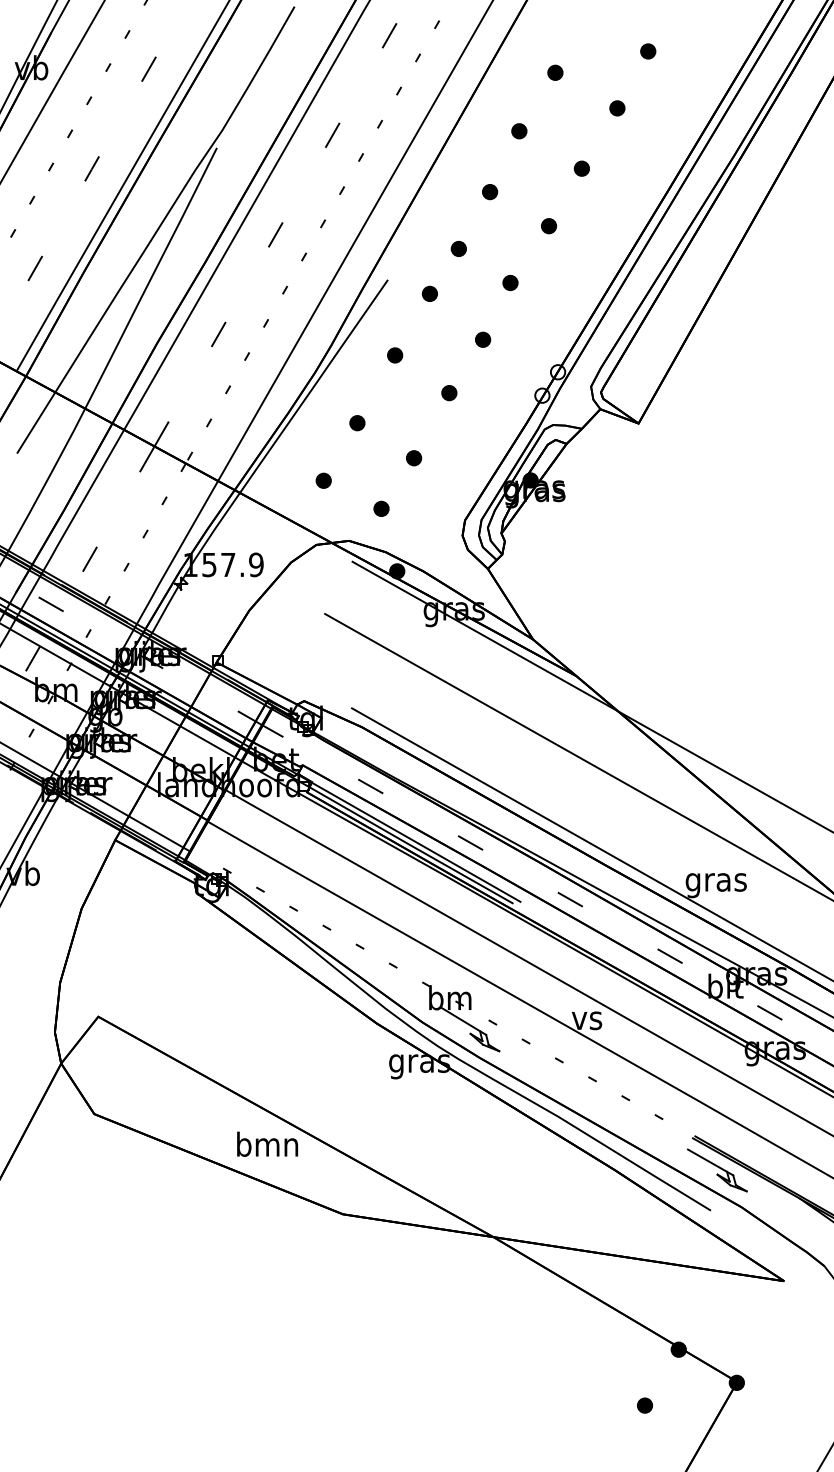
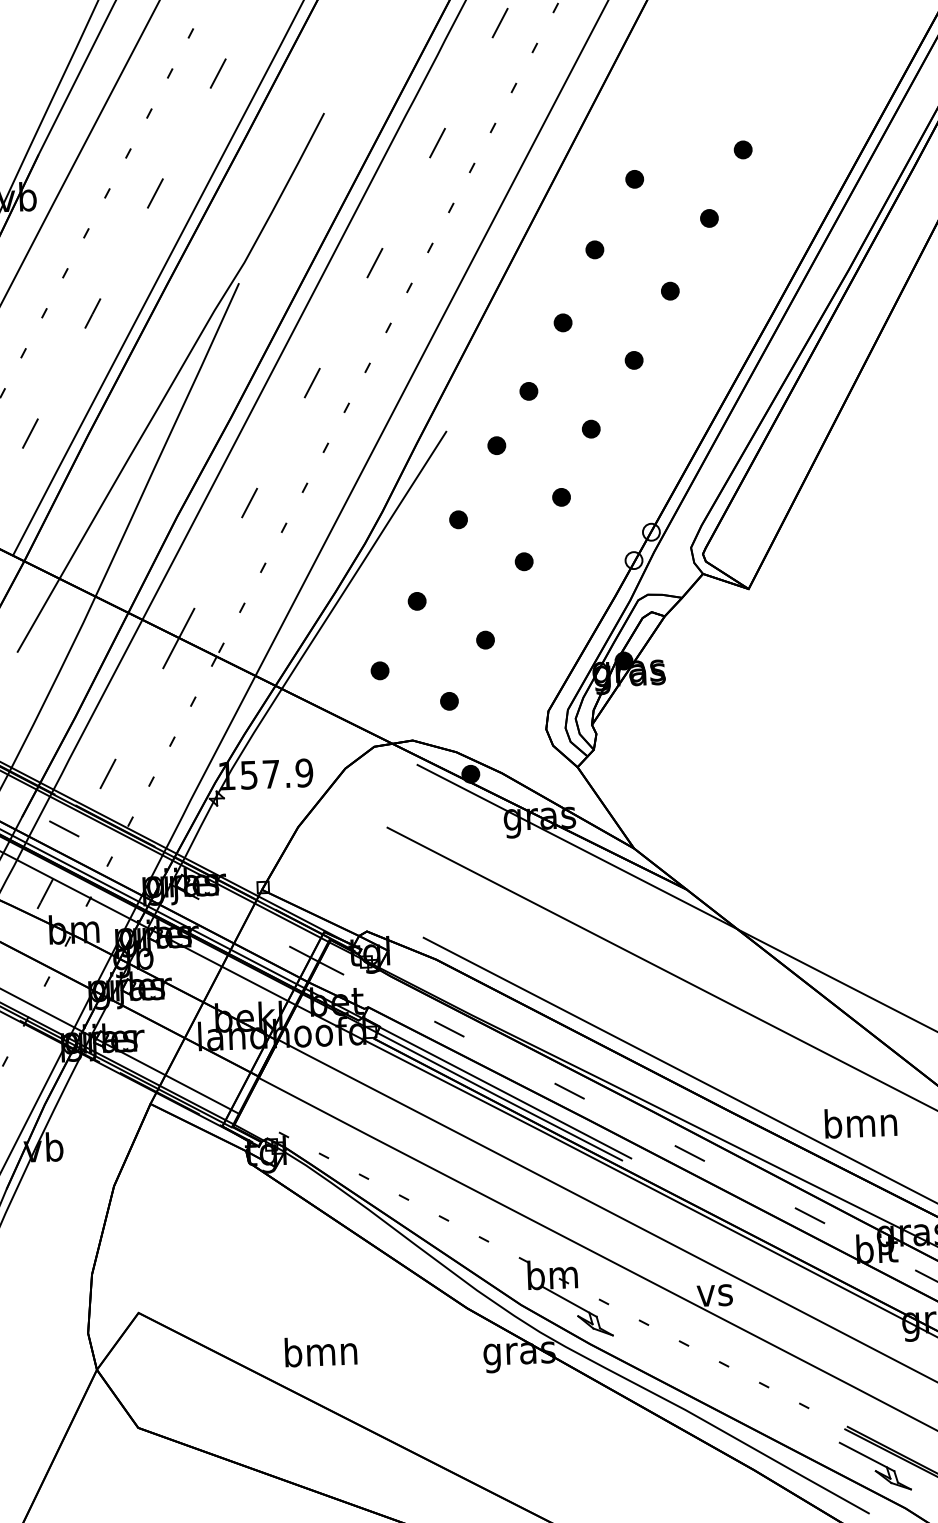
text: (715, 882) -> (860, 1126), gras -> bmn
text: (267, 1143) -> (320, 1350), moved

